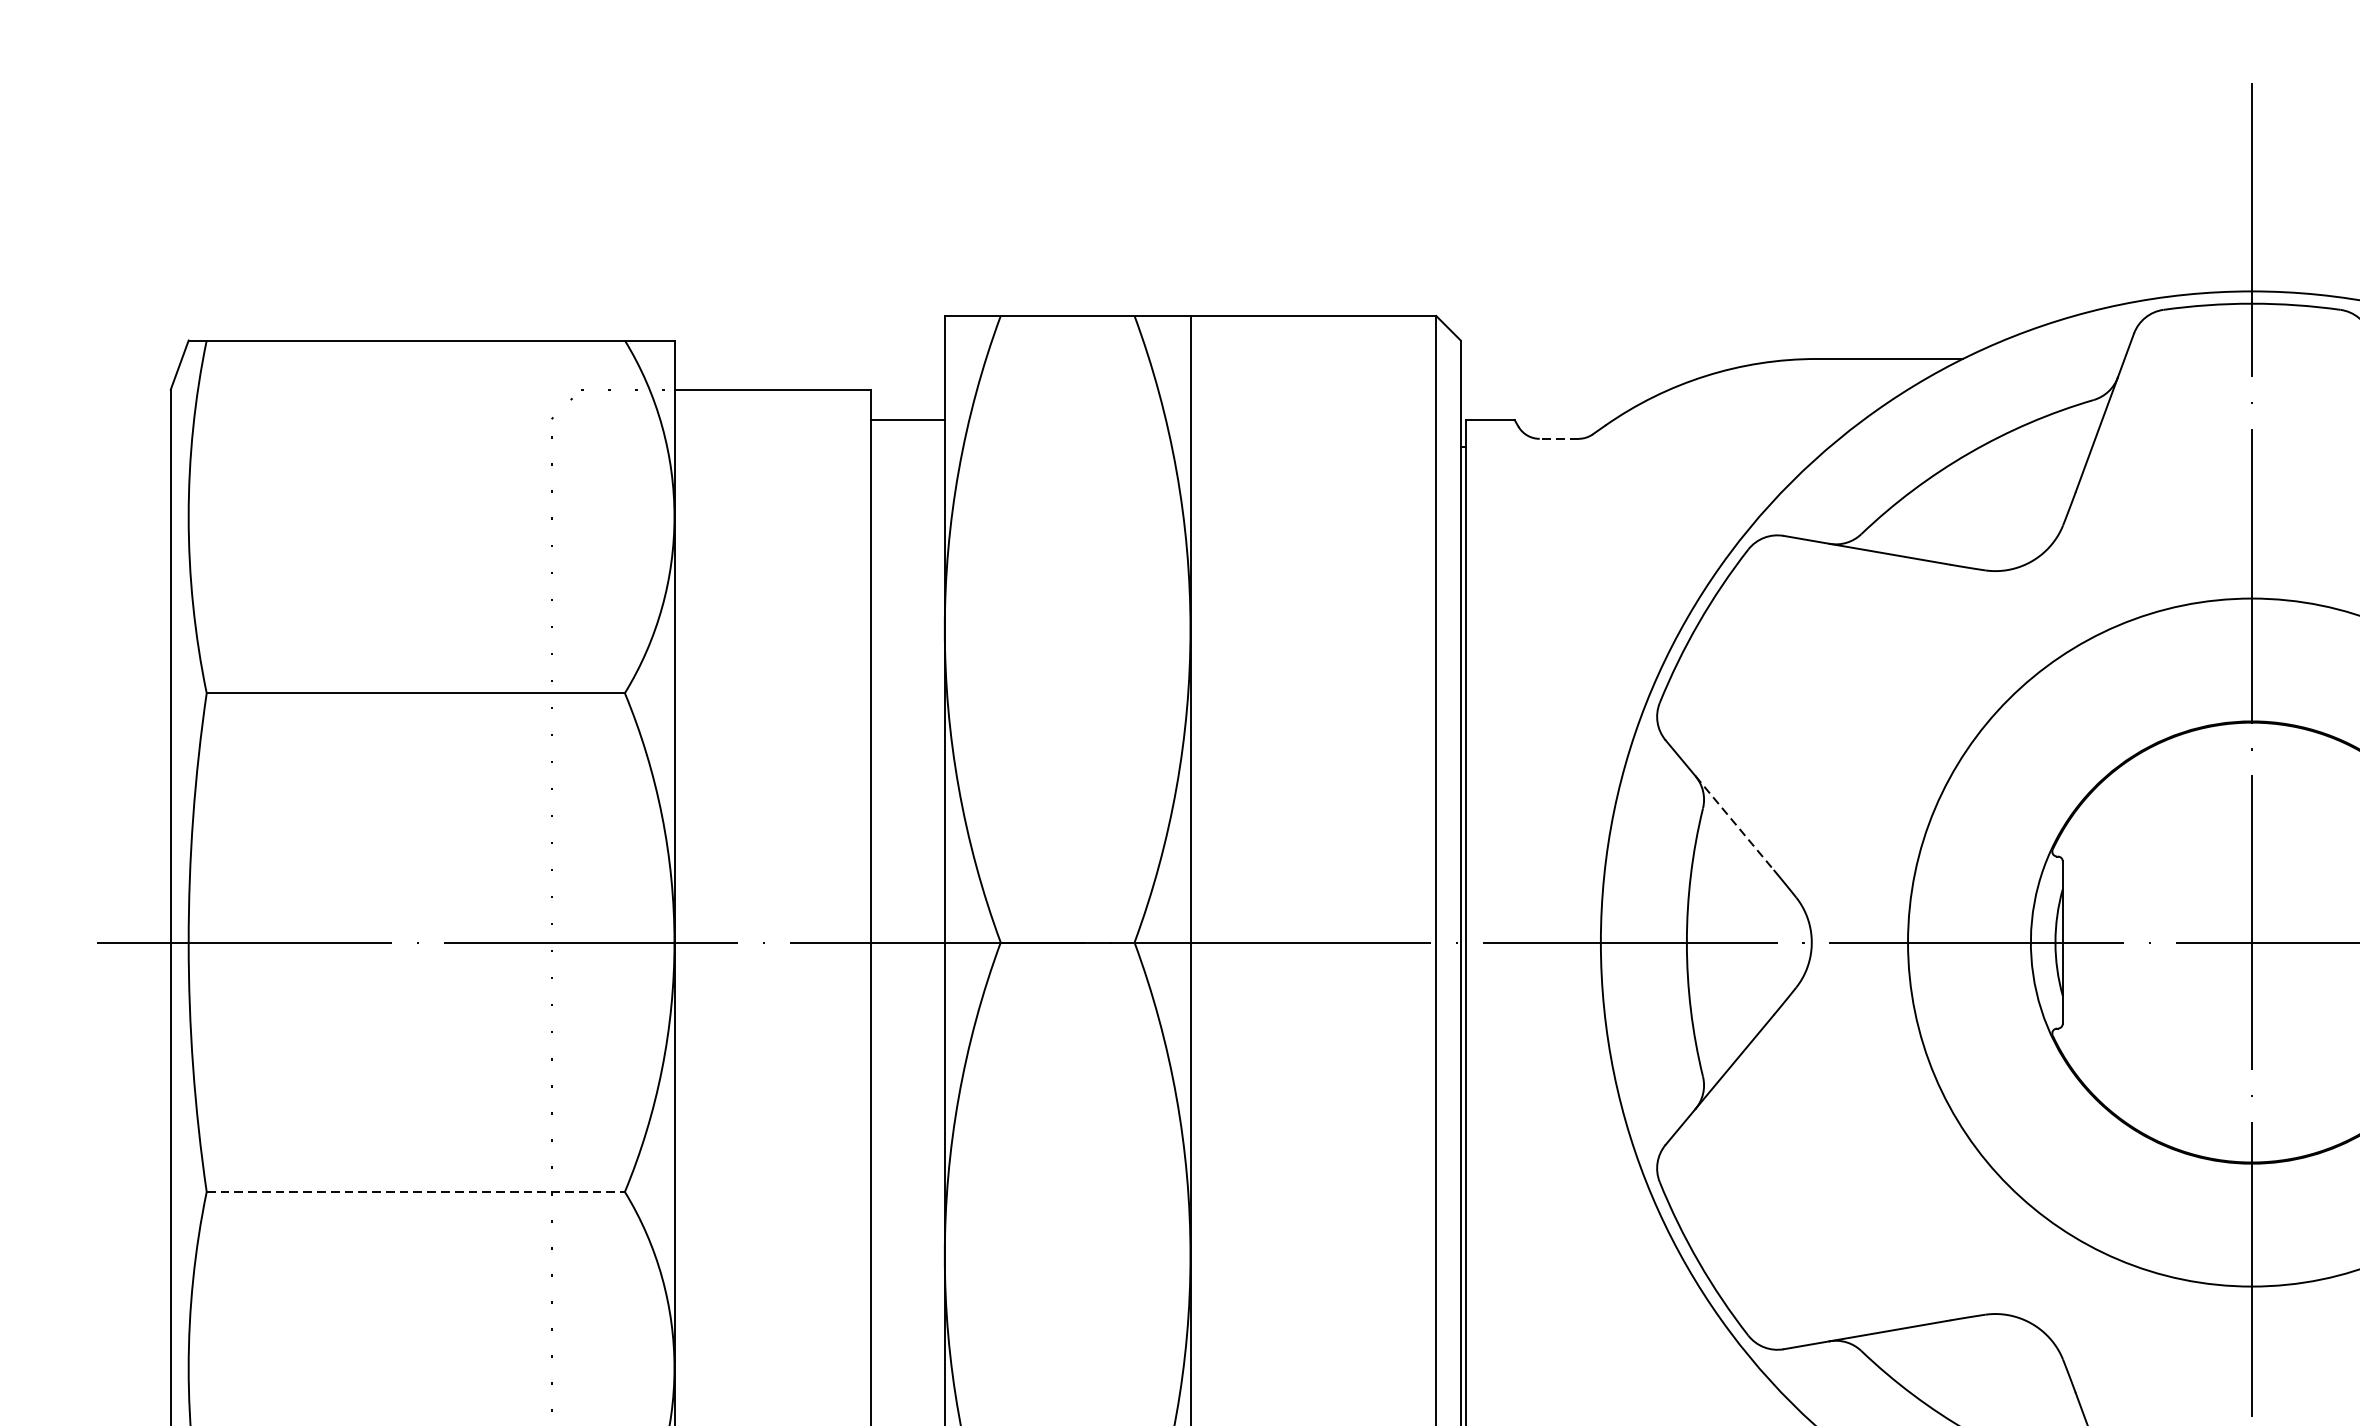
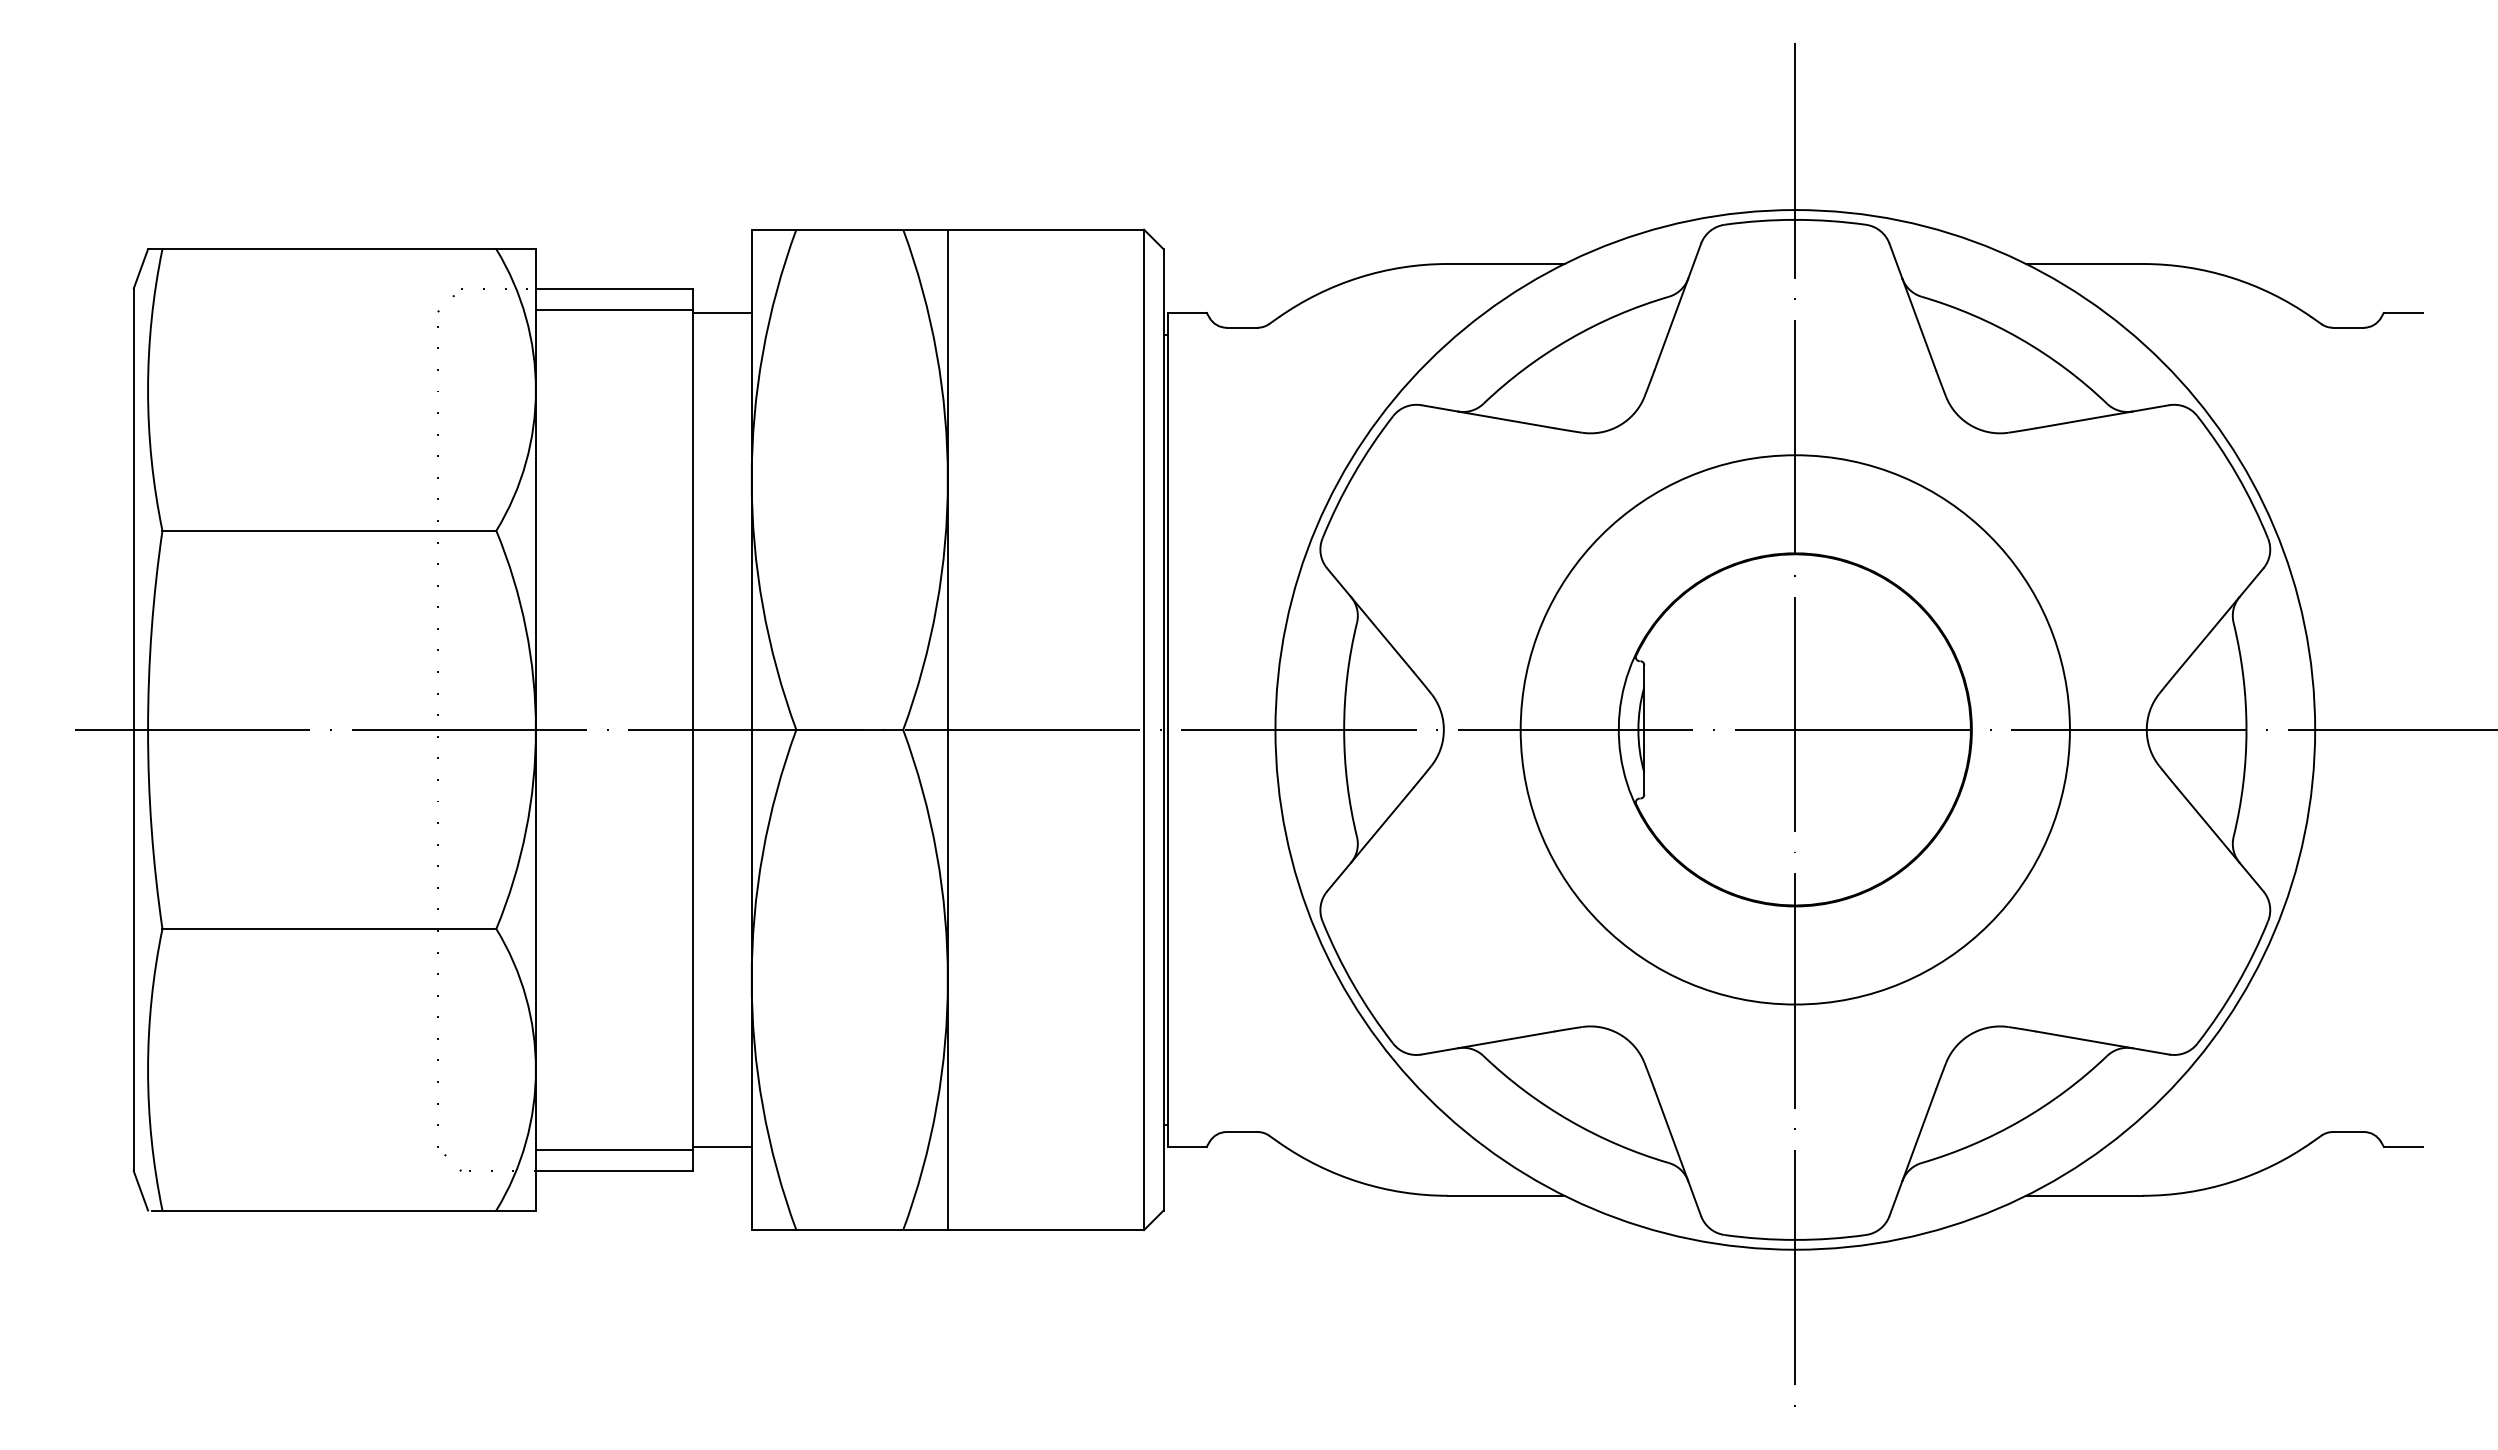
line: (771, 415) -> (613, 309), added
line: (1559, 438) -> (1242, 327), dashed -> solid
line: (1734, 823) -> (1382, 634), dashed -> solid
line: (415, 1191) -> (329, 928), dashed -> solid

